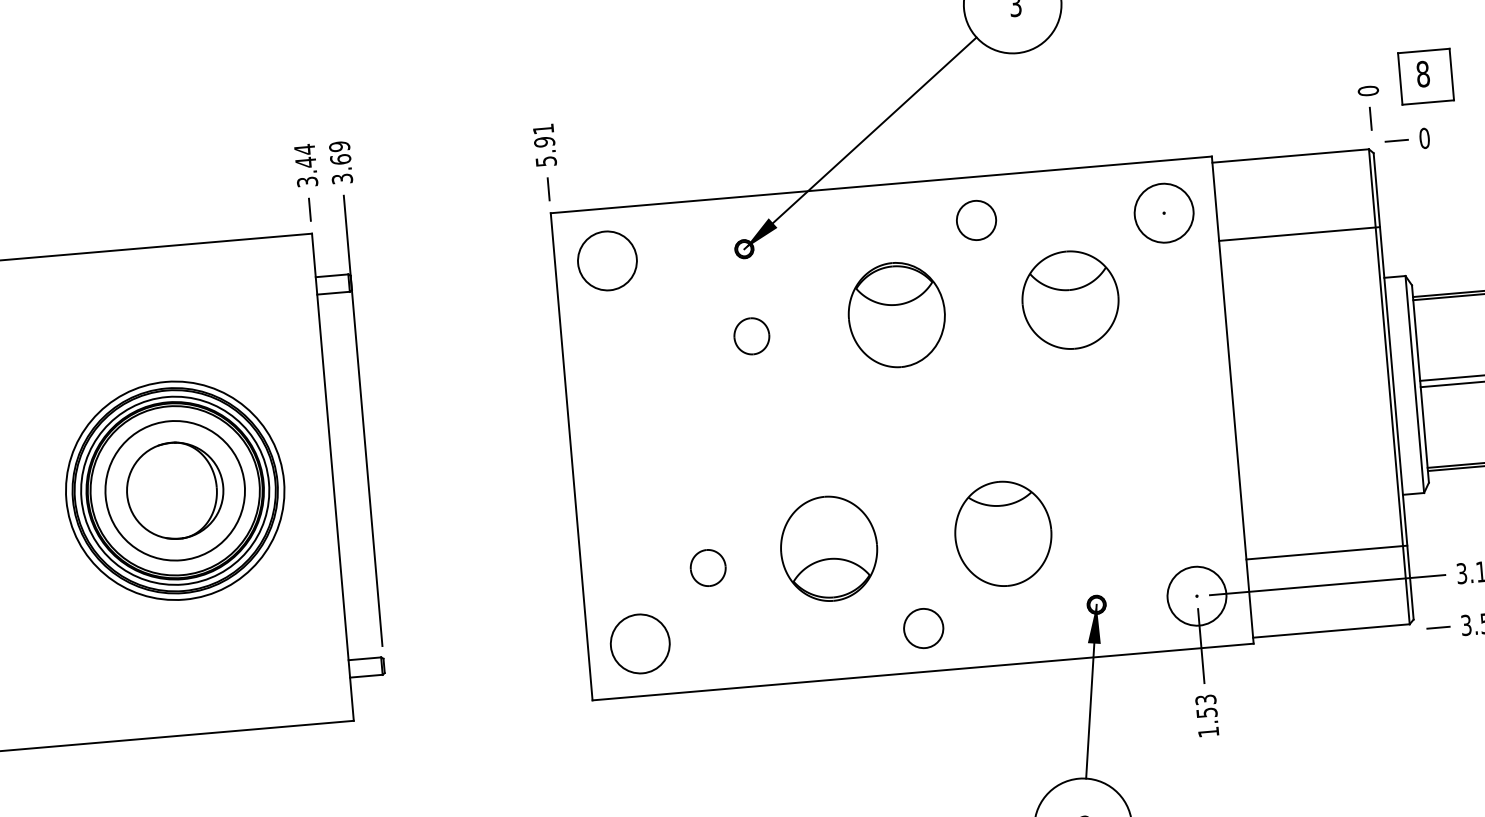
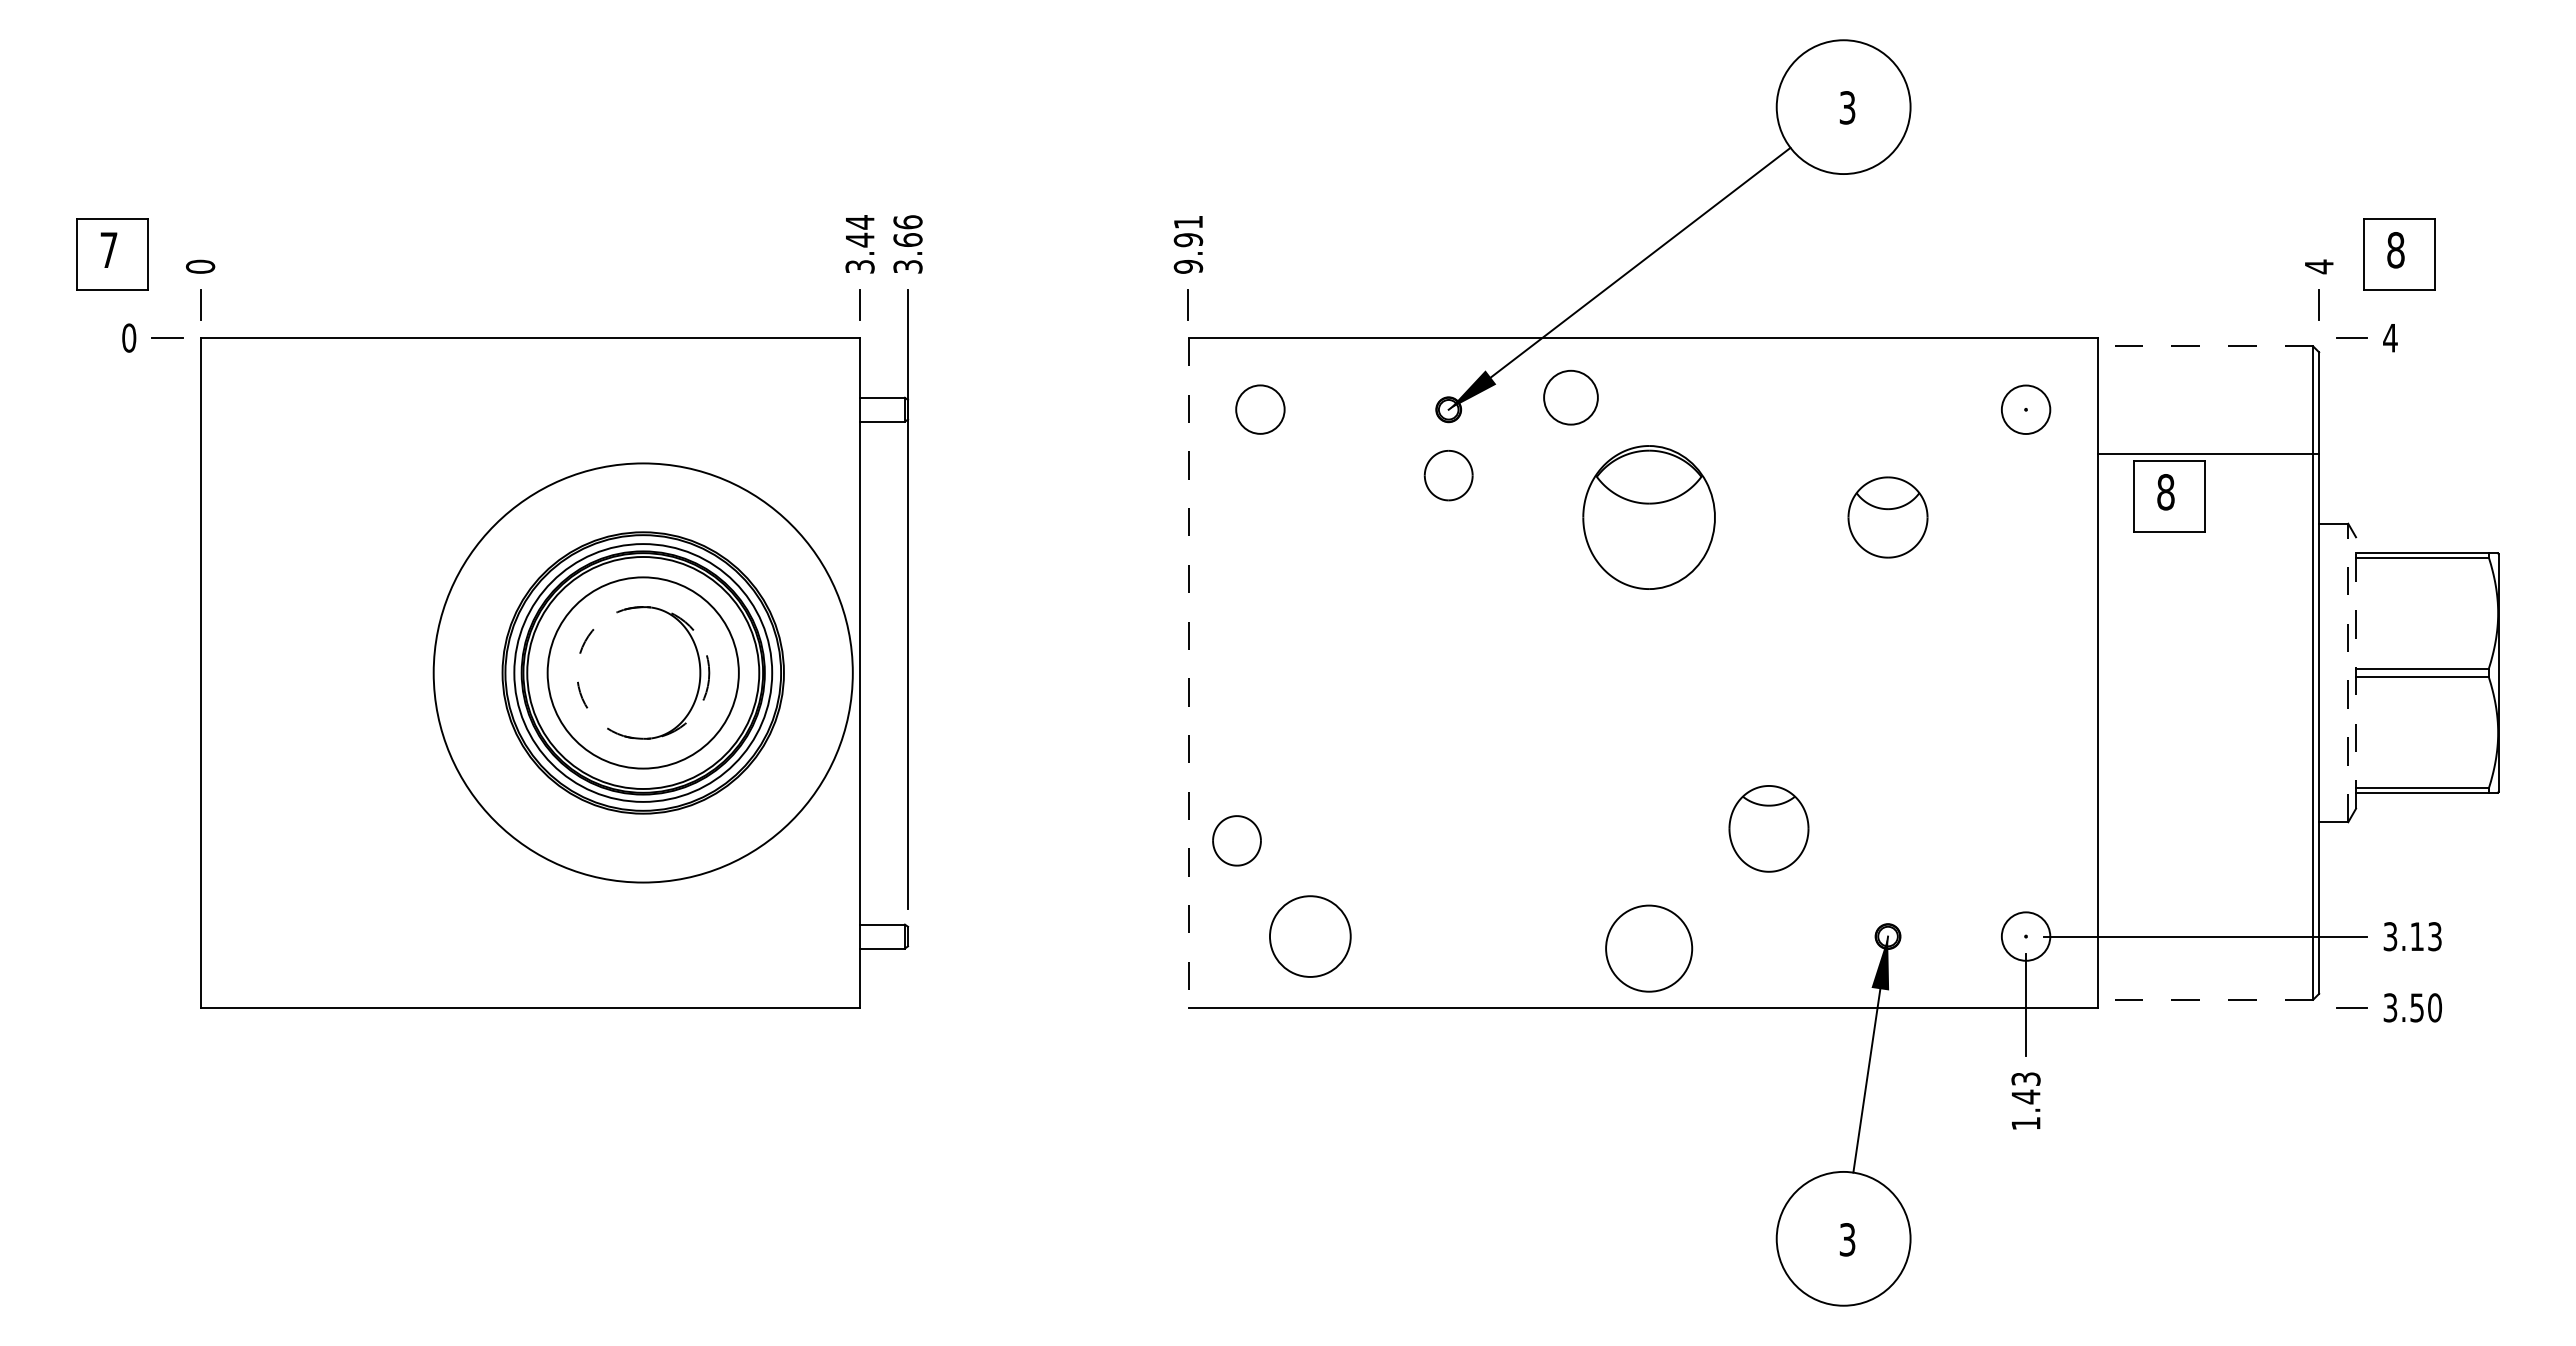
text: (1367, 90) -> (2318, 266), 0 -> 4
text: (1424, 137) -> (2390, 337), 0 -> 4
text: (339, 146) -> (907, 222), 3.69 -> 3.66
line: (1290, 156) -> (2205, 346), solid -> dashed
text: (545, 161) -> (1187, 266), 5.91 -> 9.91
circle: (1163, 213) -> (2025, 409), size x0.6
circle: (976, 220) -> (1570, 397), moved
circle: (607, 260) -> (1260, 409), size x0.6
part: (1273, 267) -> (2169, 496), added
part: (1070, 300) -> (1887, 517), size x0.6
part: (751, 336) -> (1448, 475), moved
line: (1420, 383) -> (2356, 672), solid -> dashed
line: (1414, 384) -> (2348, 672), solid -> dashed
line: (571, 457) -> (1188, 673), solid -> dashed
circle: (174, 490) -> (642, 672), size x1.4
circle: (175, 490) -> (643, 672), solid -> dashed
part: (1003, 533) -> (1768, 828), size x0.6
part: (829, 548) -> (1529, 828), removed
line: (1326, 552) -> (2208, 892), removed
part: (707, 567) -> (1236, 840), moved
circle: (1196, 596) -> (2025, 936), size x0.6
circle: (923, 628) -> (1649, 948), size x1.6
line: (1331, 630) -> (2205, 999), solid -> dashed
circle: (640, 643) -> (1310, 936), moved
text: (1206, 712) -> (2025, 1096), 1.53 -> 1.43

